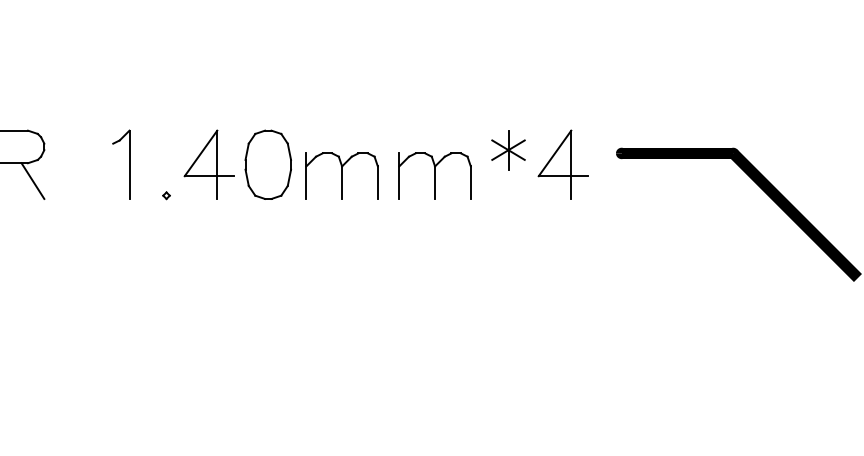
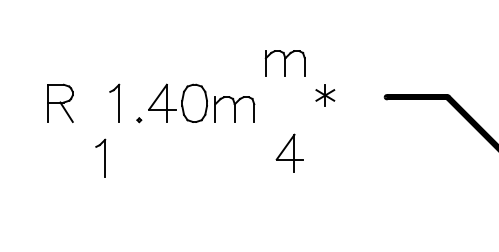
part: (562, 163) -> (289, 152), moved
part: (433, 176) -> (284, 63), moved
part: (95, 264) -> (100, 157), added

